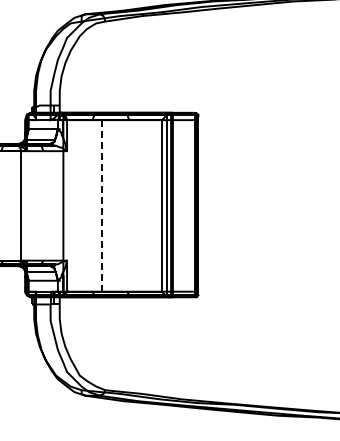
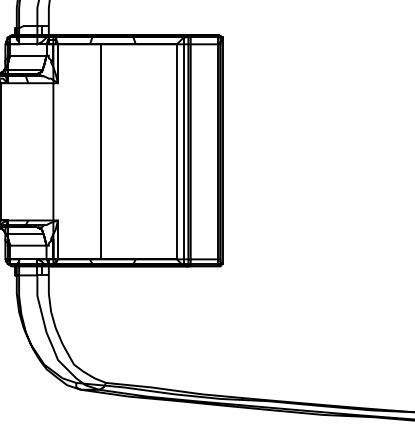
line: (101, 205) -> (101, 151), dashed -> solid

